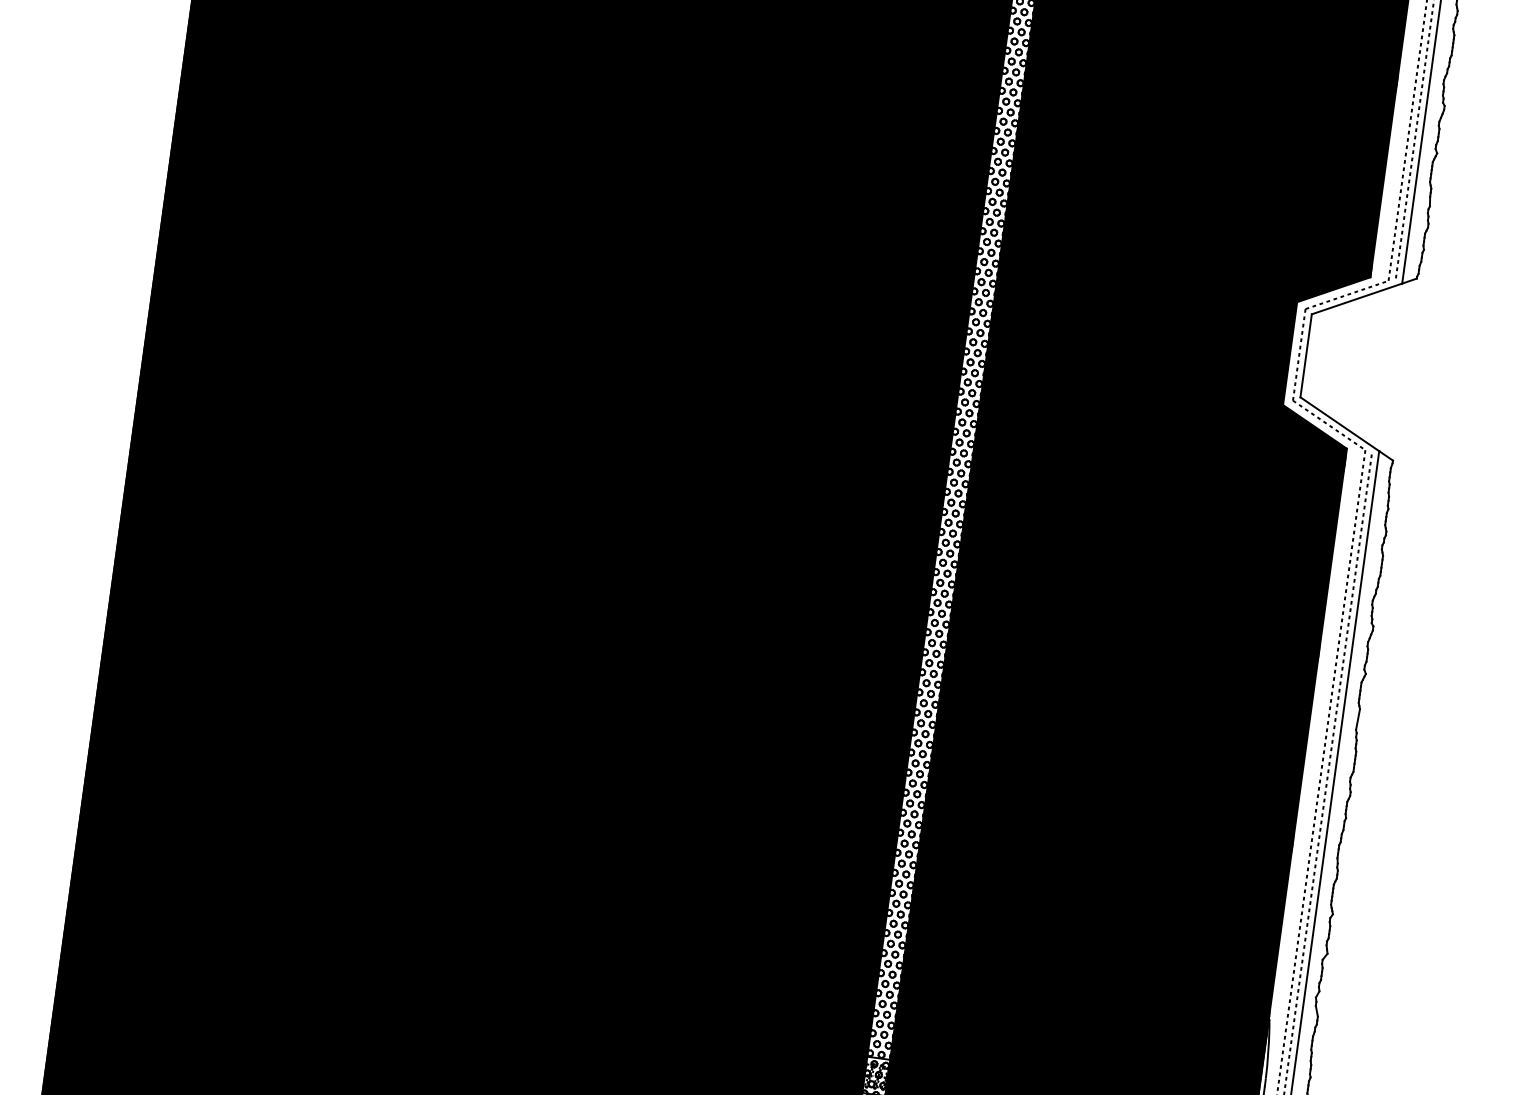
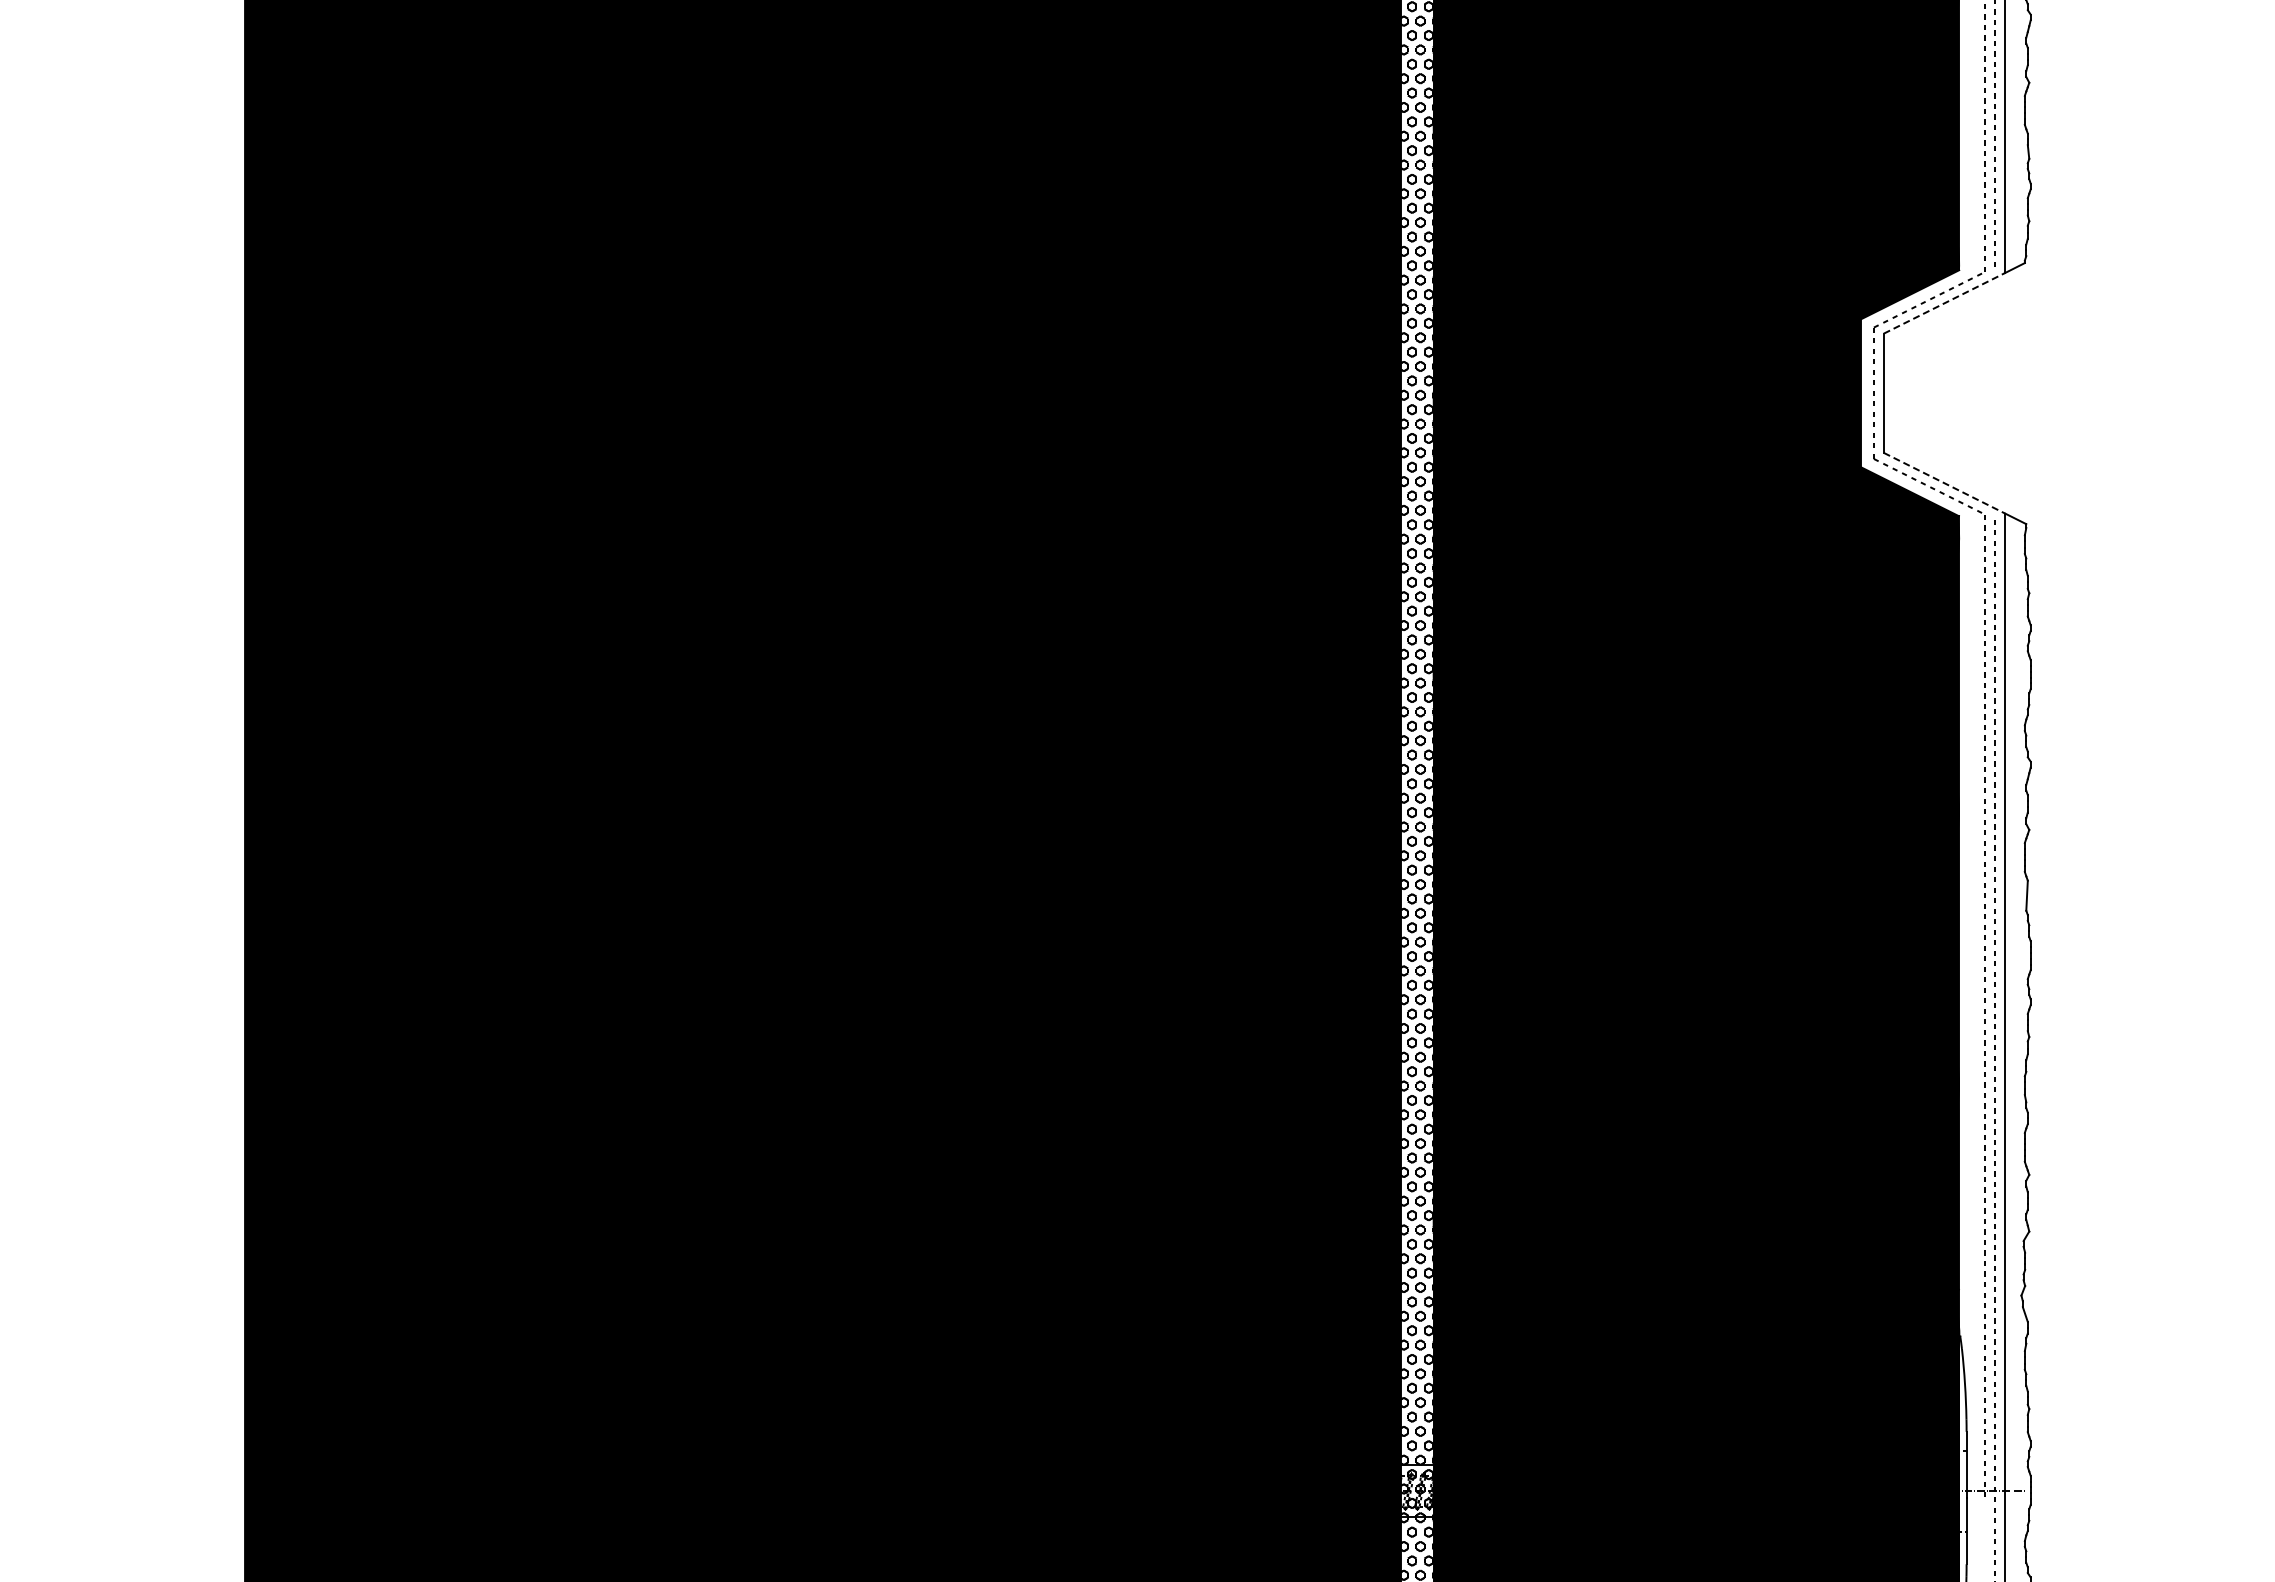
line: (1357, 299) -> (1944, 303), solid -> dashed
line: (1339, 424) -> (1944, 483), solid -> dashed

